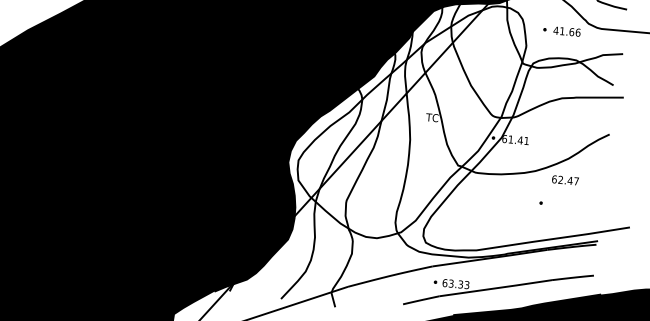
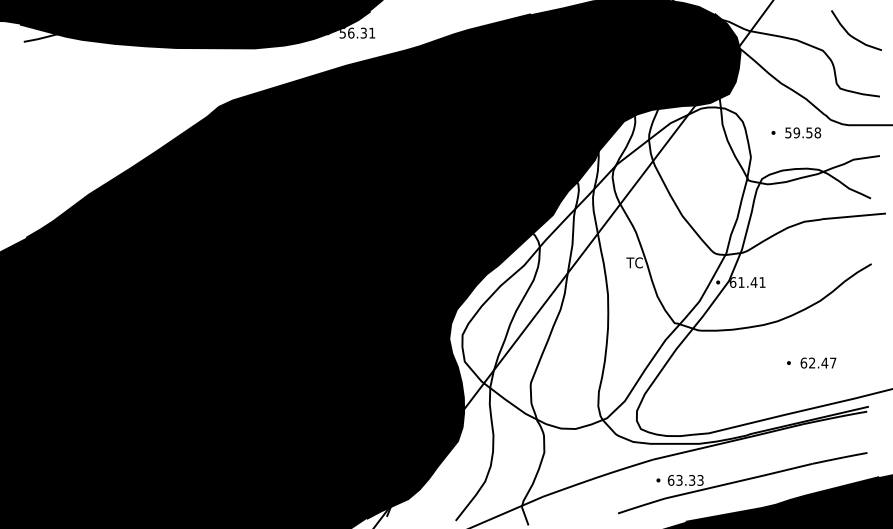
text: (567, 31) -> (803, 132), 41.66 -> 59.58
text: (565, 179) -> (818, 362), moved

